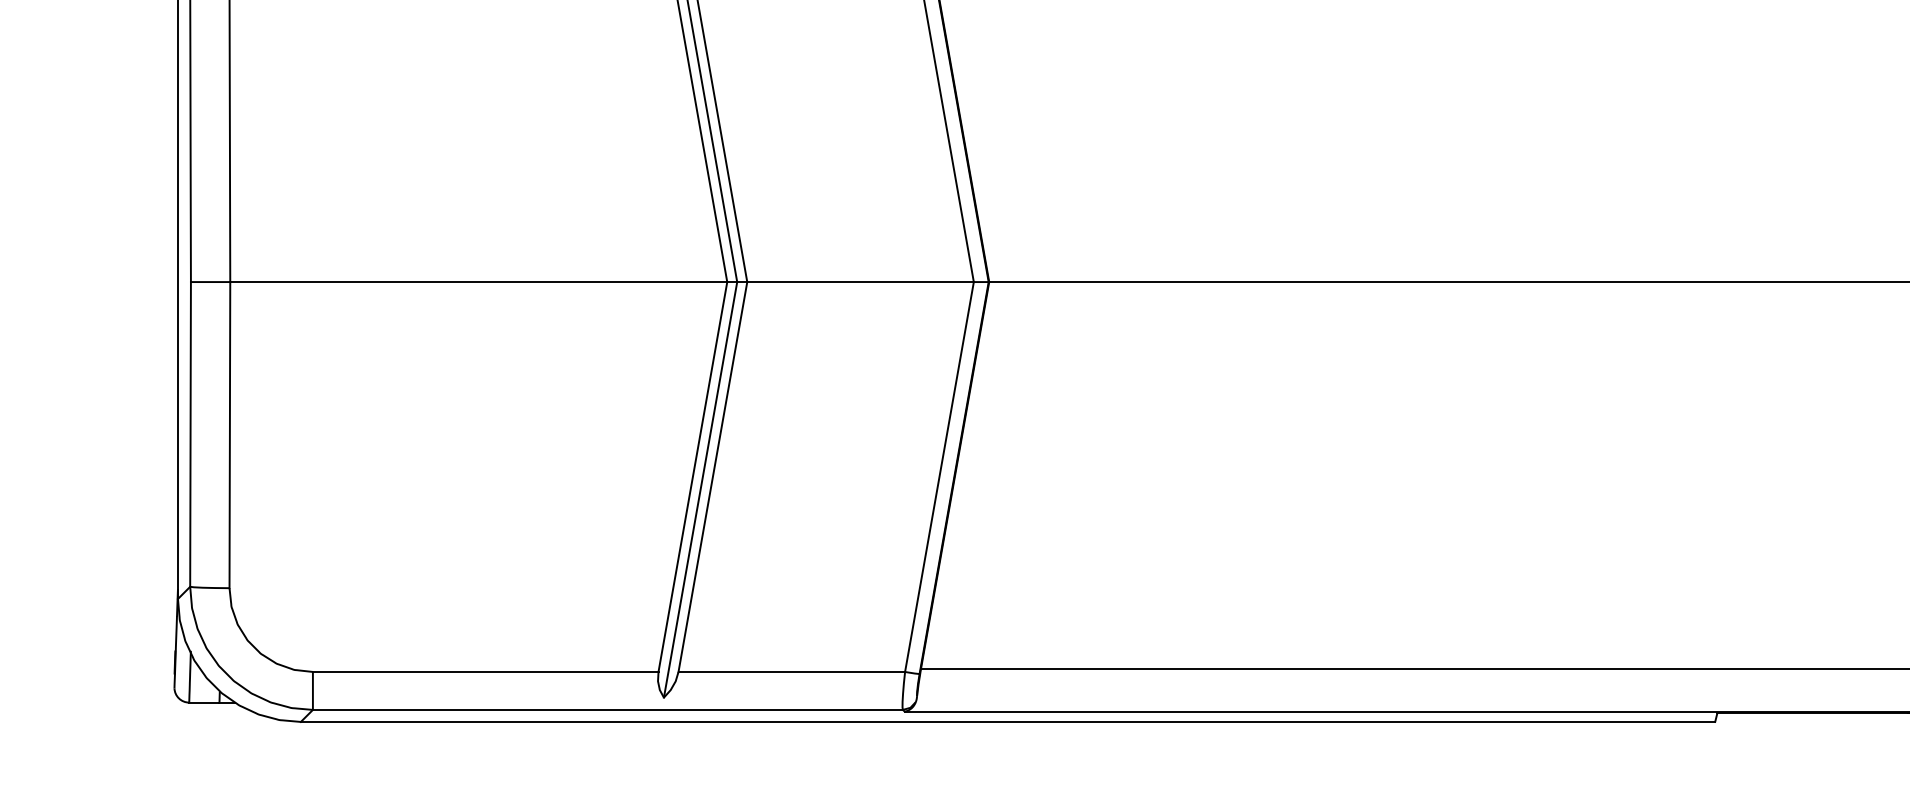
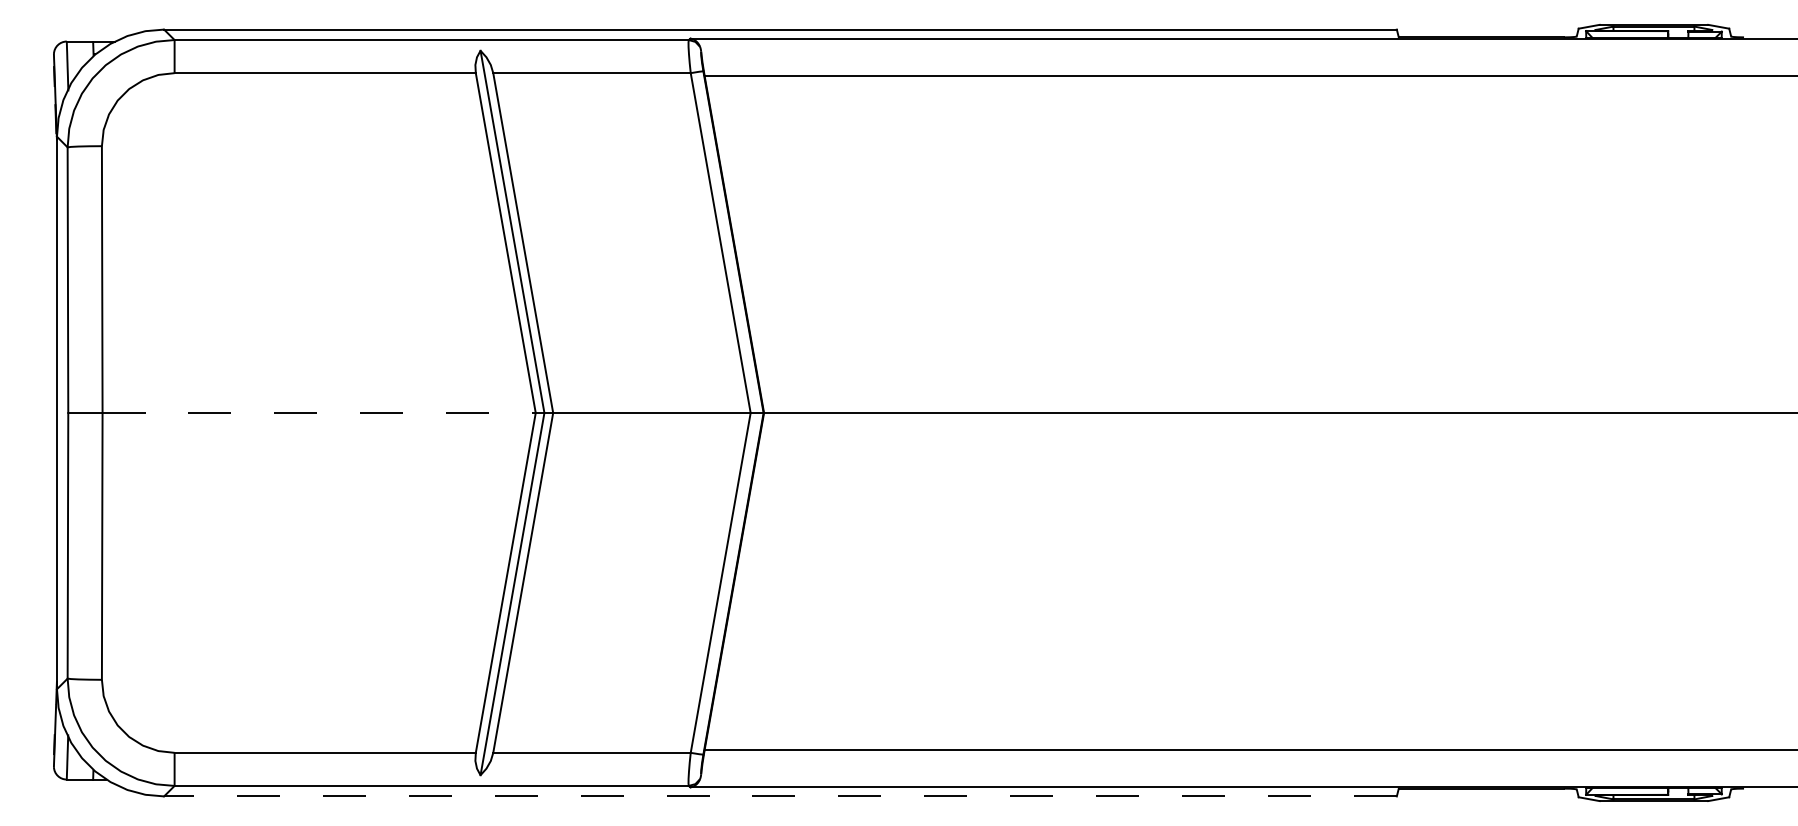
line: (479, 282) -> (319, 413), solid -> dashed
line: (1006, 722) -> (779, 796), solid -> dashed

